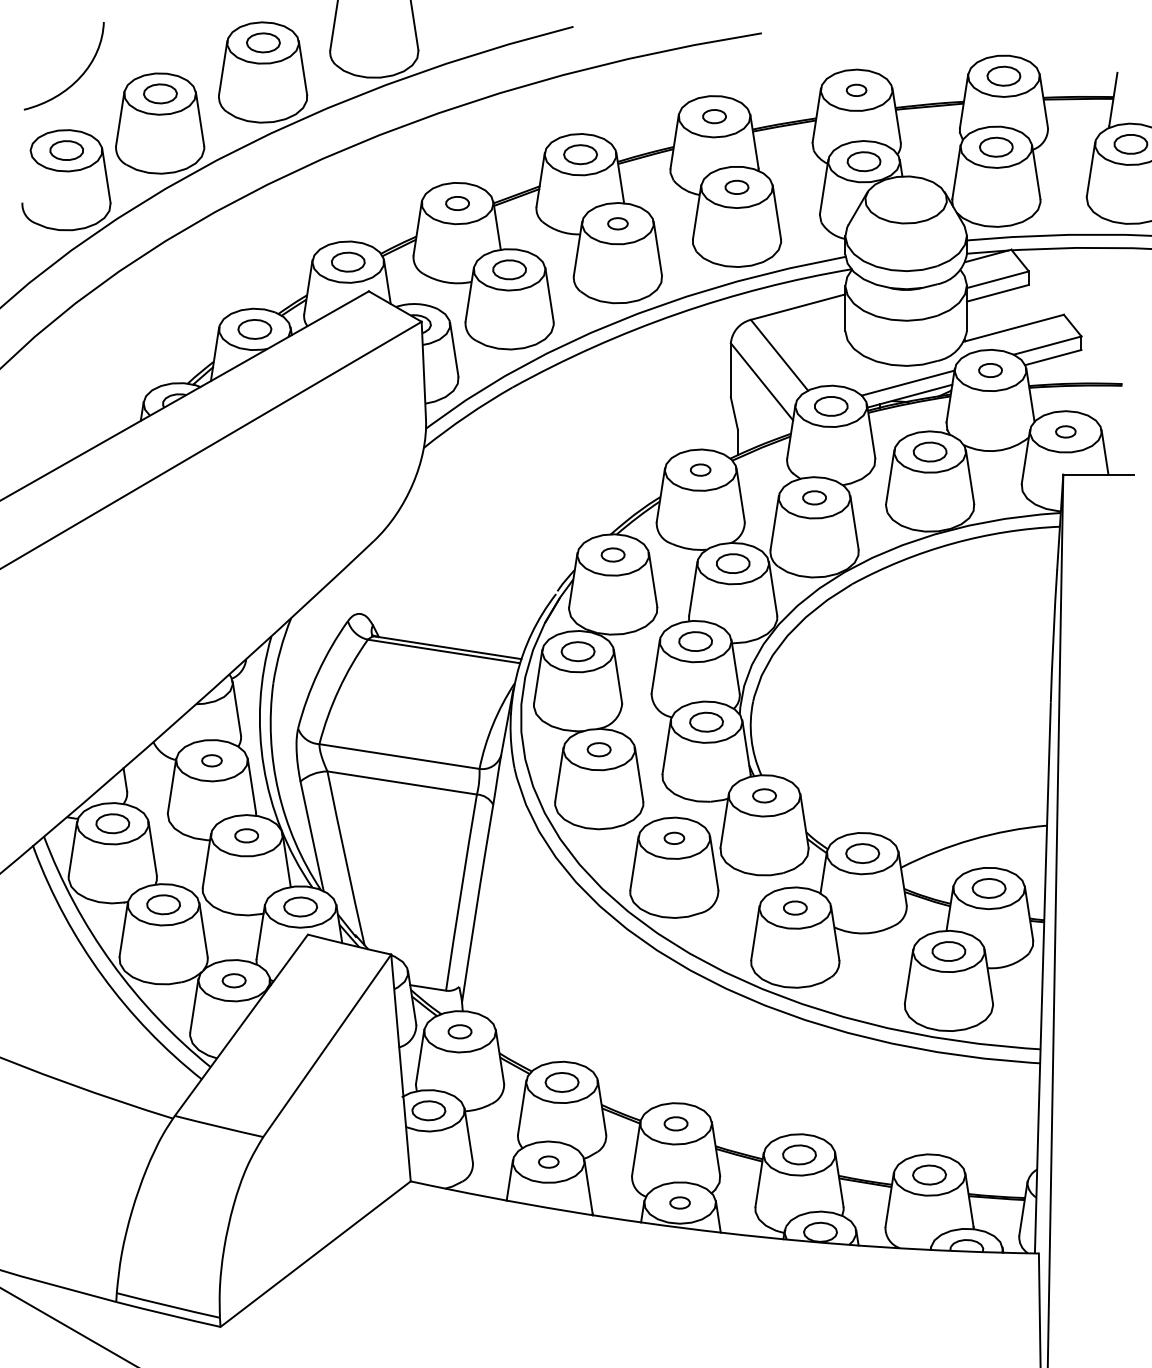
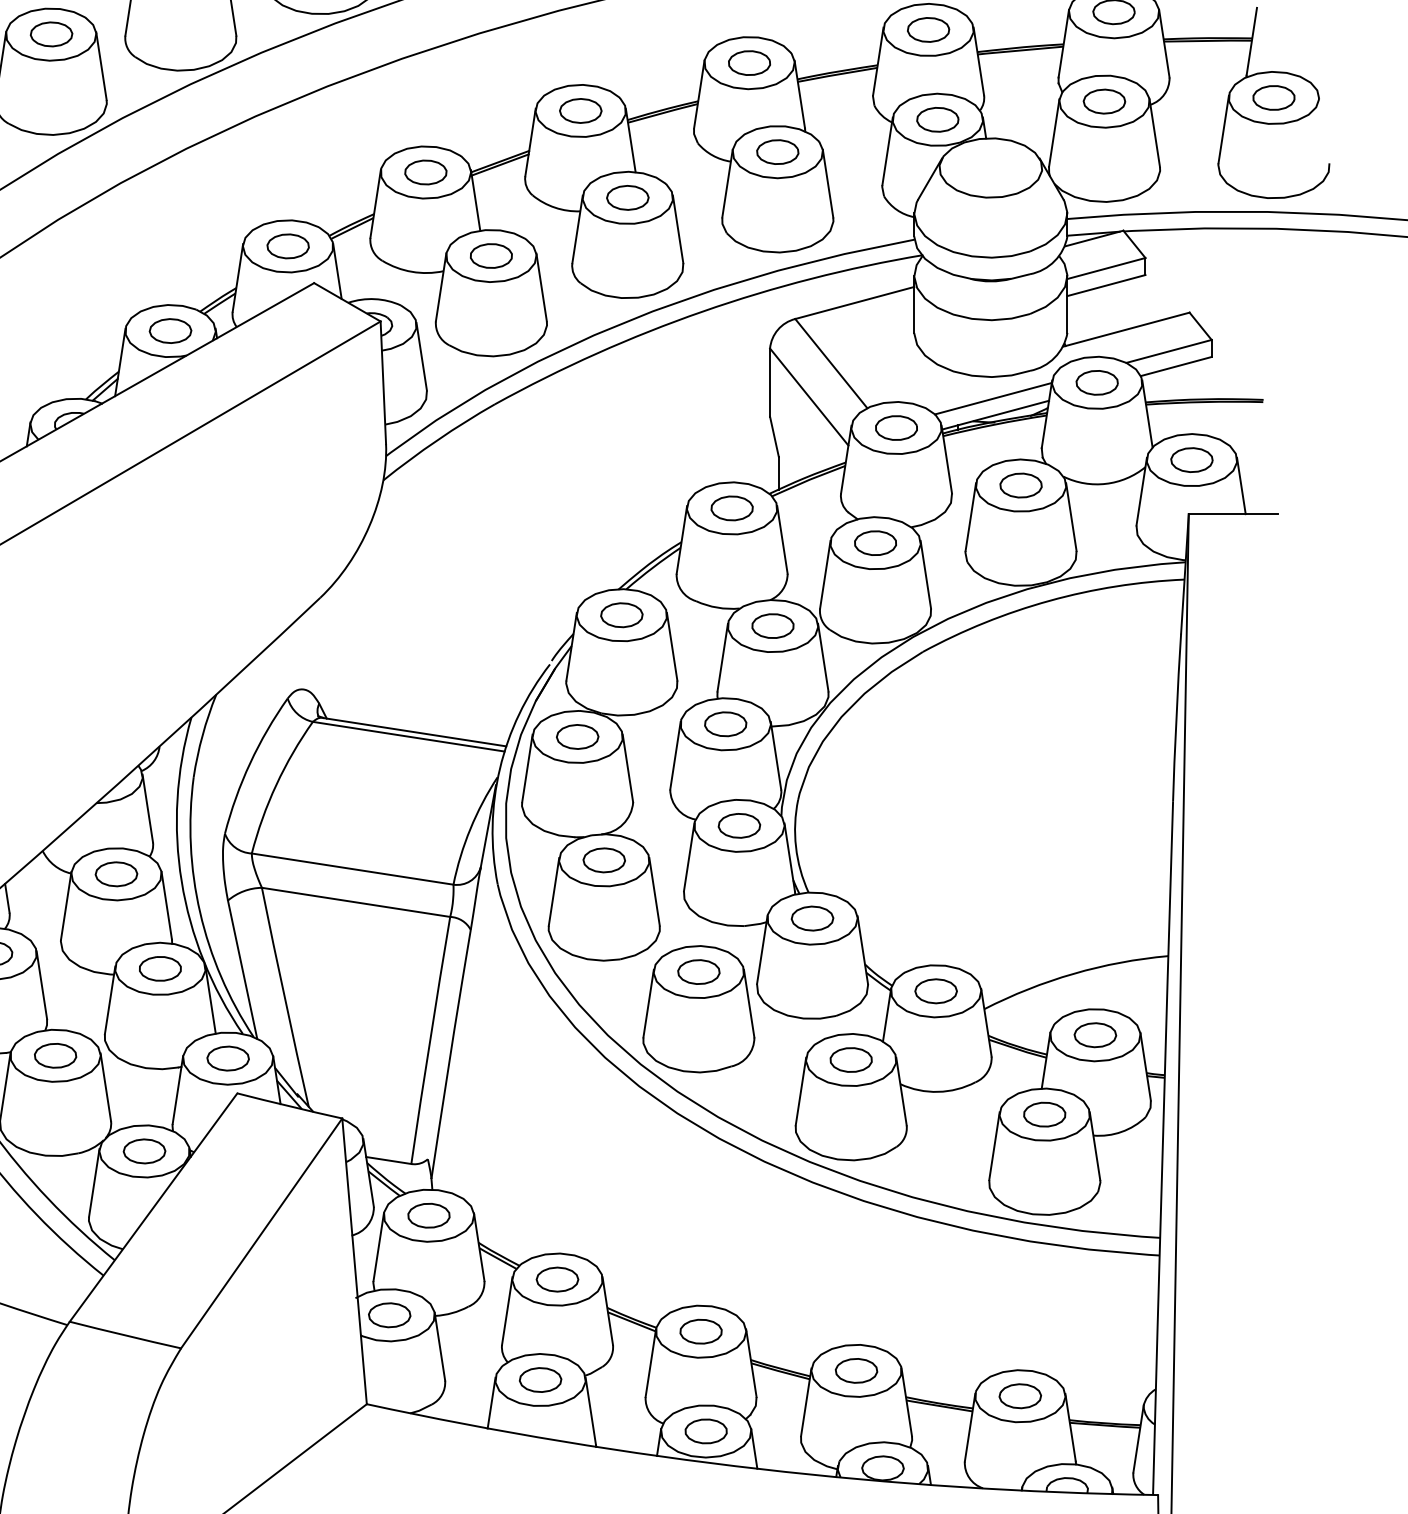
part: (856, 90) -> (928, 30), size x1.67
part: (714, 116) -> (749, 62), size x1.43
part: (736, 187) -> (777, 152), size x1.43
part: (457, 203) -> (425, 172), size x1.43
part: (617, 223) -> (627, 197), size x1.67
part: (990, 370) -> (1097, 382), size x1.43
part: (1065, 431) -> (1191, 459), size x1.67
part: (700, 469) -> (731, 507), size x1.67
part: (814, 497) -> (875, 542), size x1.43
part: (612, 554) -> (620, 614), size x1.43
part: (598, 749) -> (603, 860), size x1.43
part: (211, 760) -> (115, 874), size x1.67
part: (764, 795) -> (812, 918), size x1.43
part: (246, 835) -> (159, 968), size x1.43
part: (674, 838) -> (699, 972), size x1.67
part: (795, 907) -> (851, 1059), size x1.43
part: (233, 980) -> (143, 1151), size x1.43
part: (459, 1031) -> (428, 1215), size x1.43
part: (675, 1123) -> (700, 1331), size x1.43
part: (548, 1161) -> (540, 1379), size x1.67
part: (679, 1202) -> (705, 1430), size x1.67

